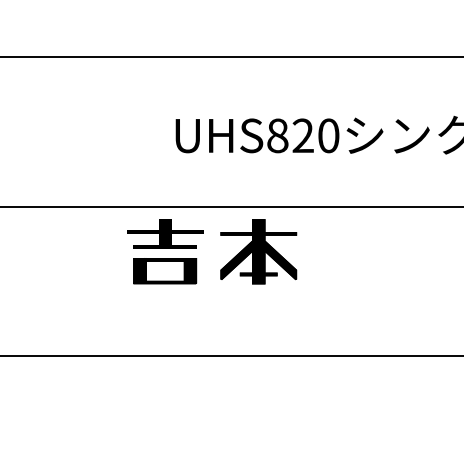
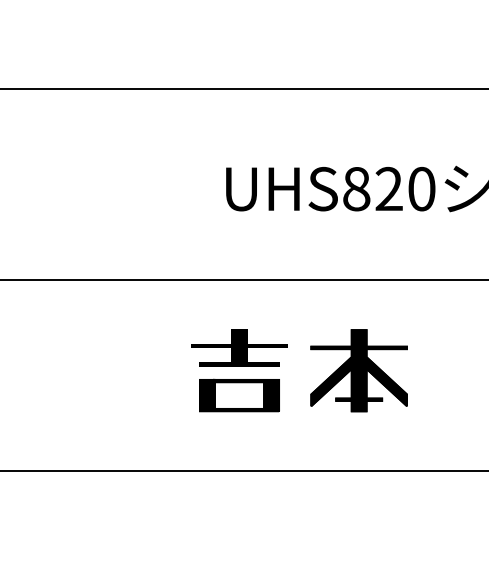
part: (196, 248) -> (279, 366), moved

